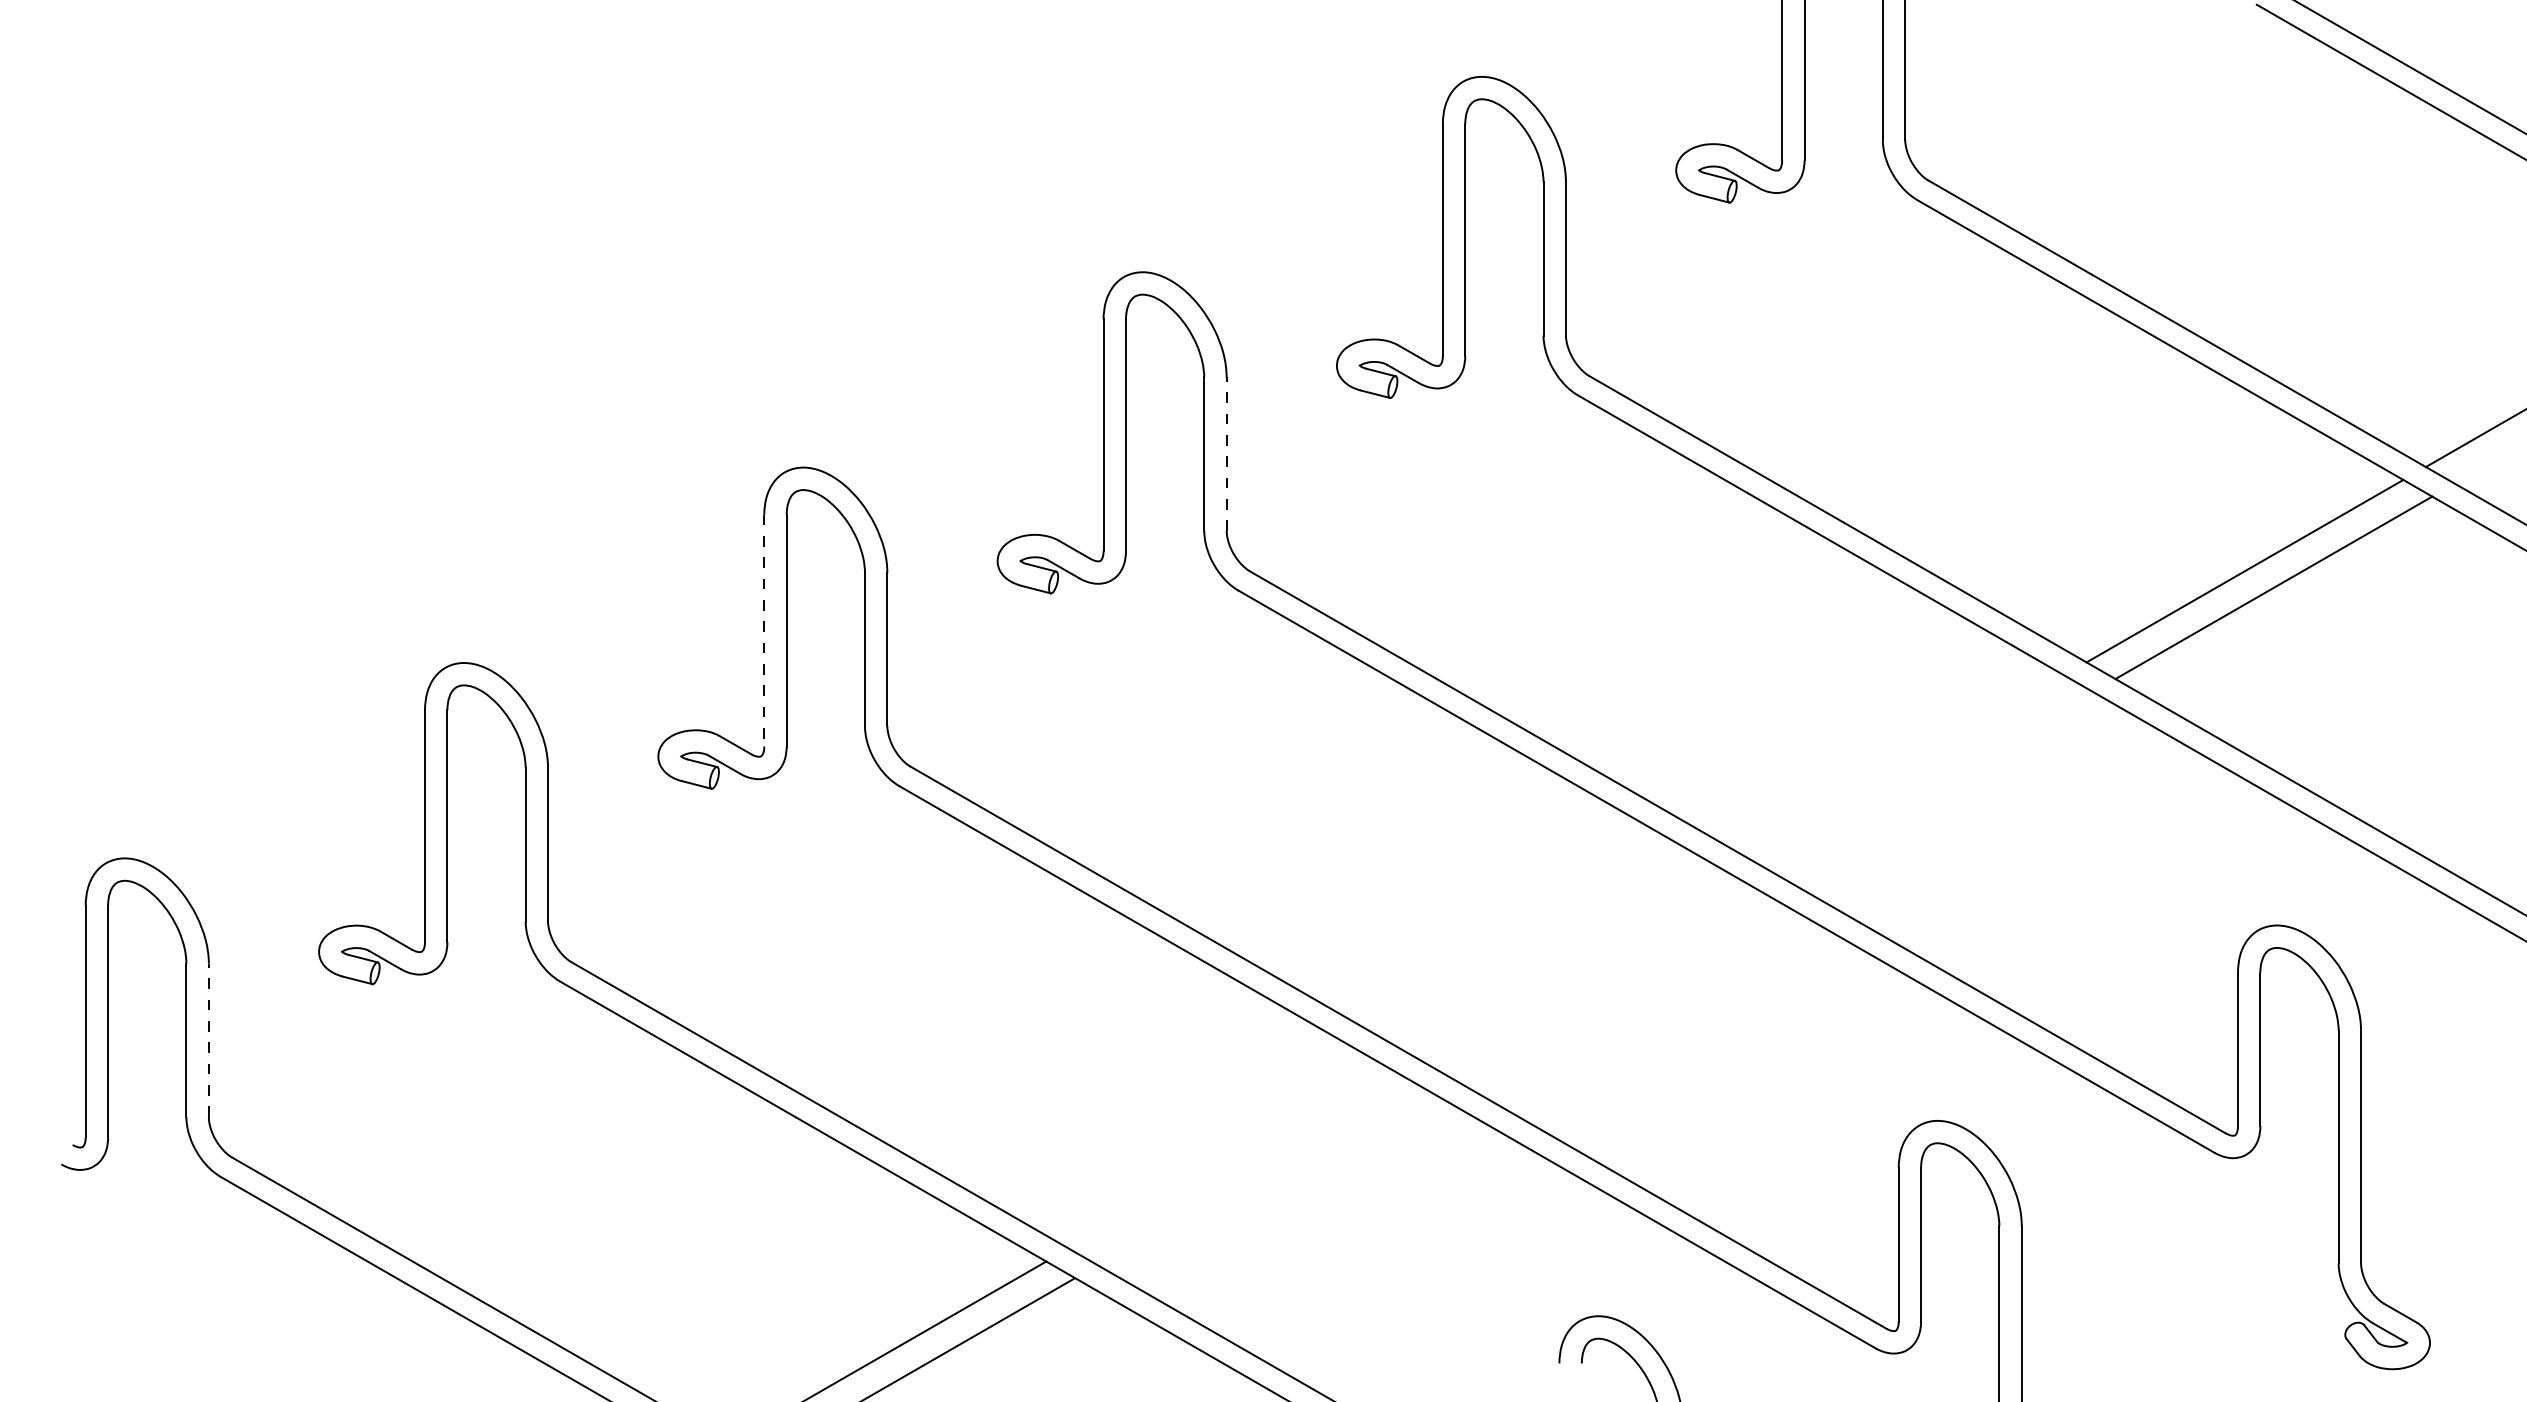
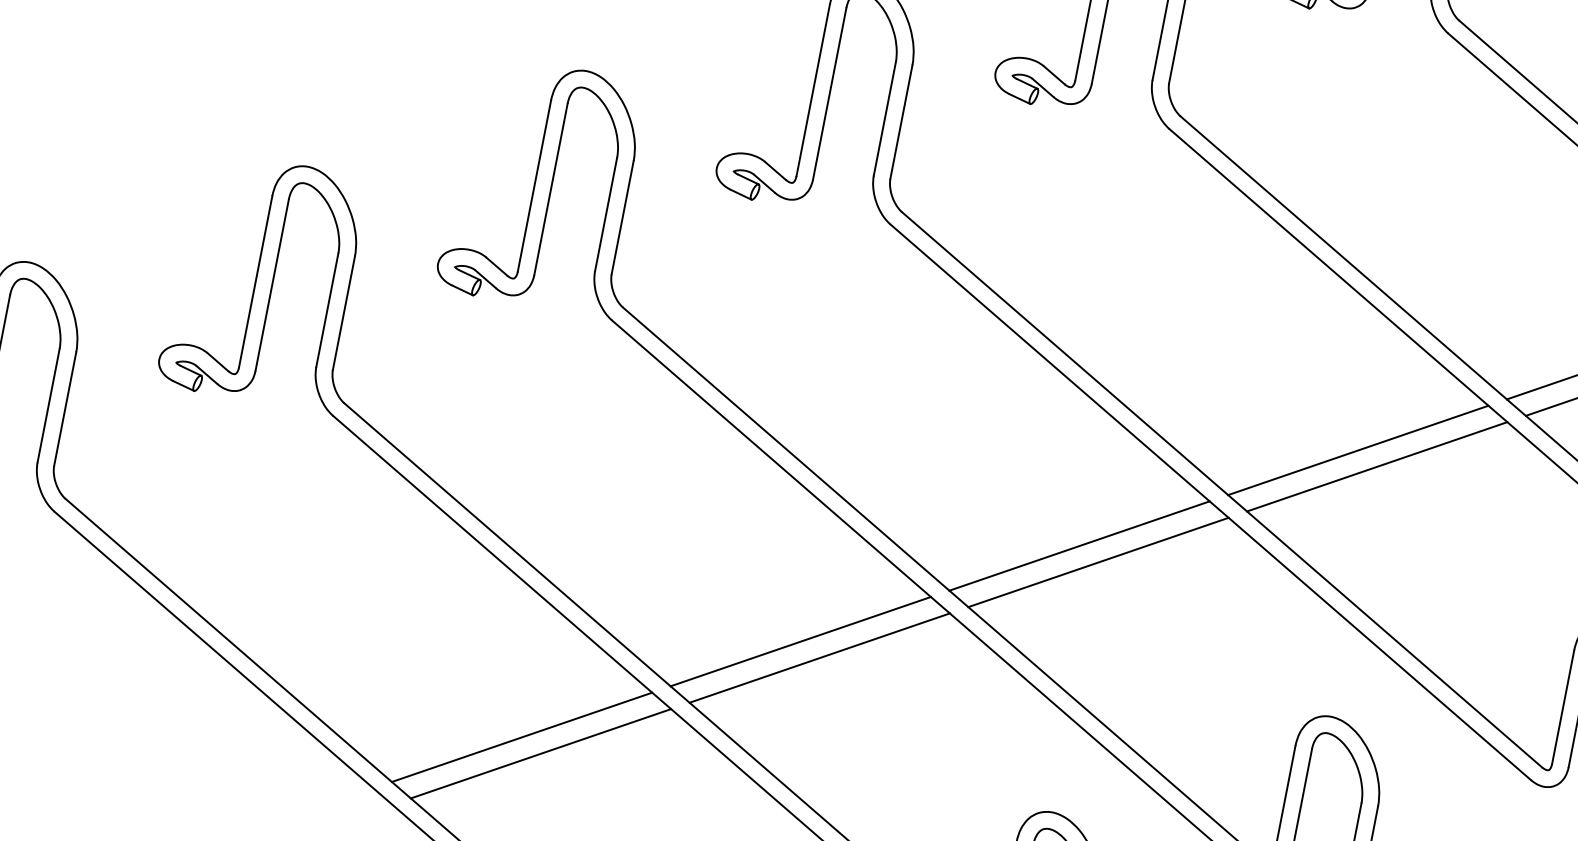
line: (1226, 454) -> (901, 122), dashed -> solid
line: (764, 630) -> (534, 185), dashed -> solid
line: (1905, 766) -> (1358, 450), added
line: (1934, 782) -> (1377, 466), added
line: (1566, 961) -> (1079, 545), added
line: (1594, 978) -> (1097, 562), added
line: (208, 1040) -> (64, 409), dashed -> solid
line: (1226, 1157) -> (800, 641), added
line: (1255, 1173) -> (819, 657), added

